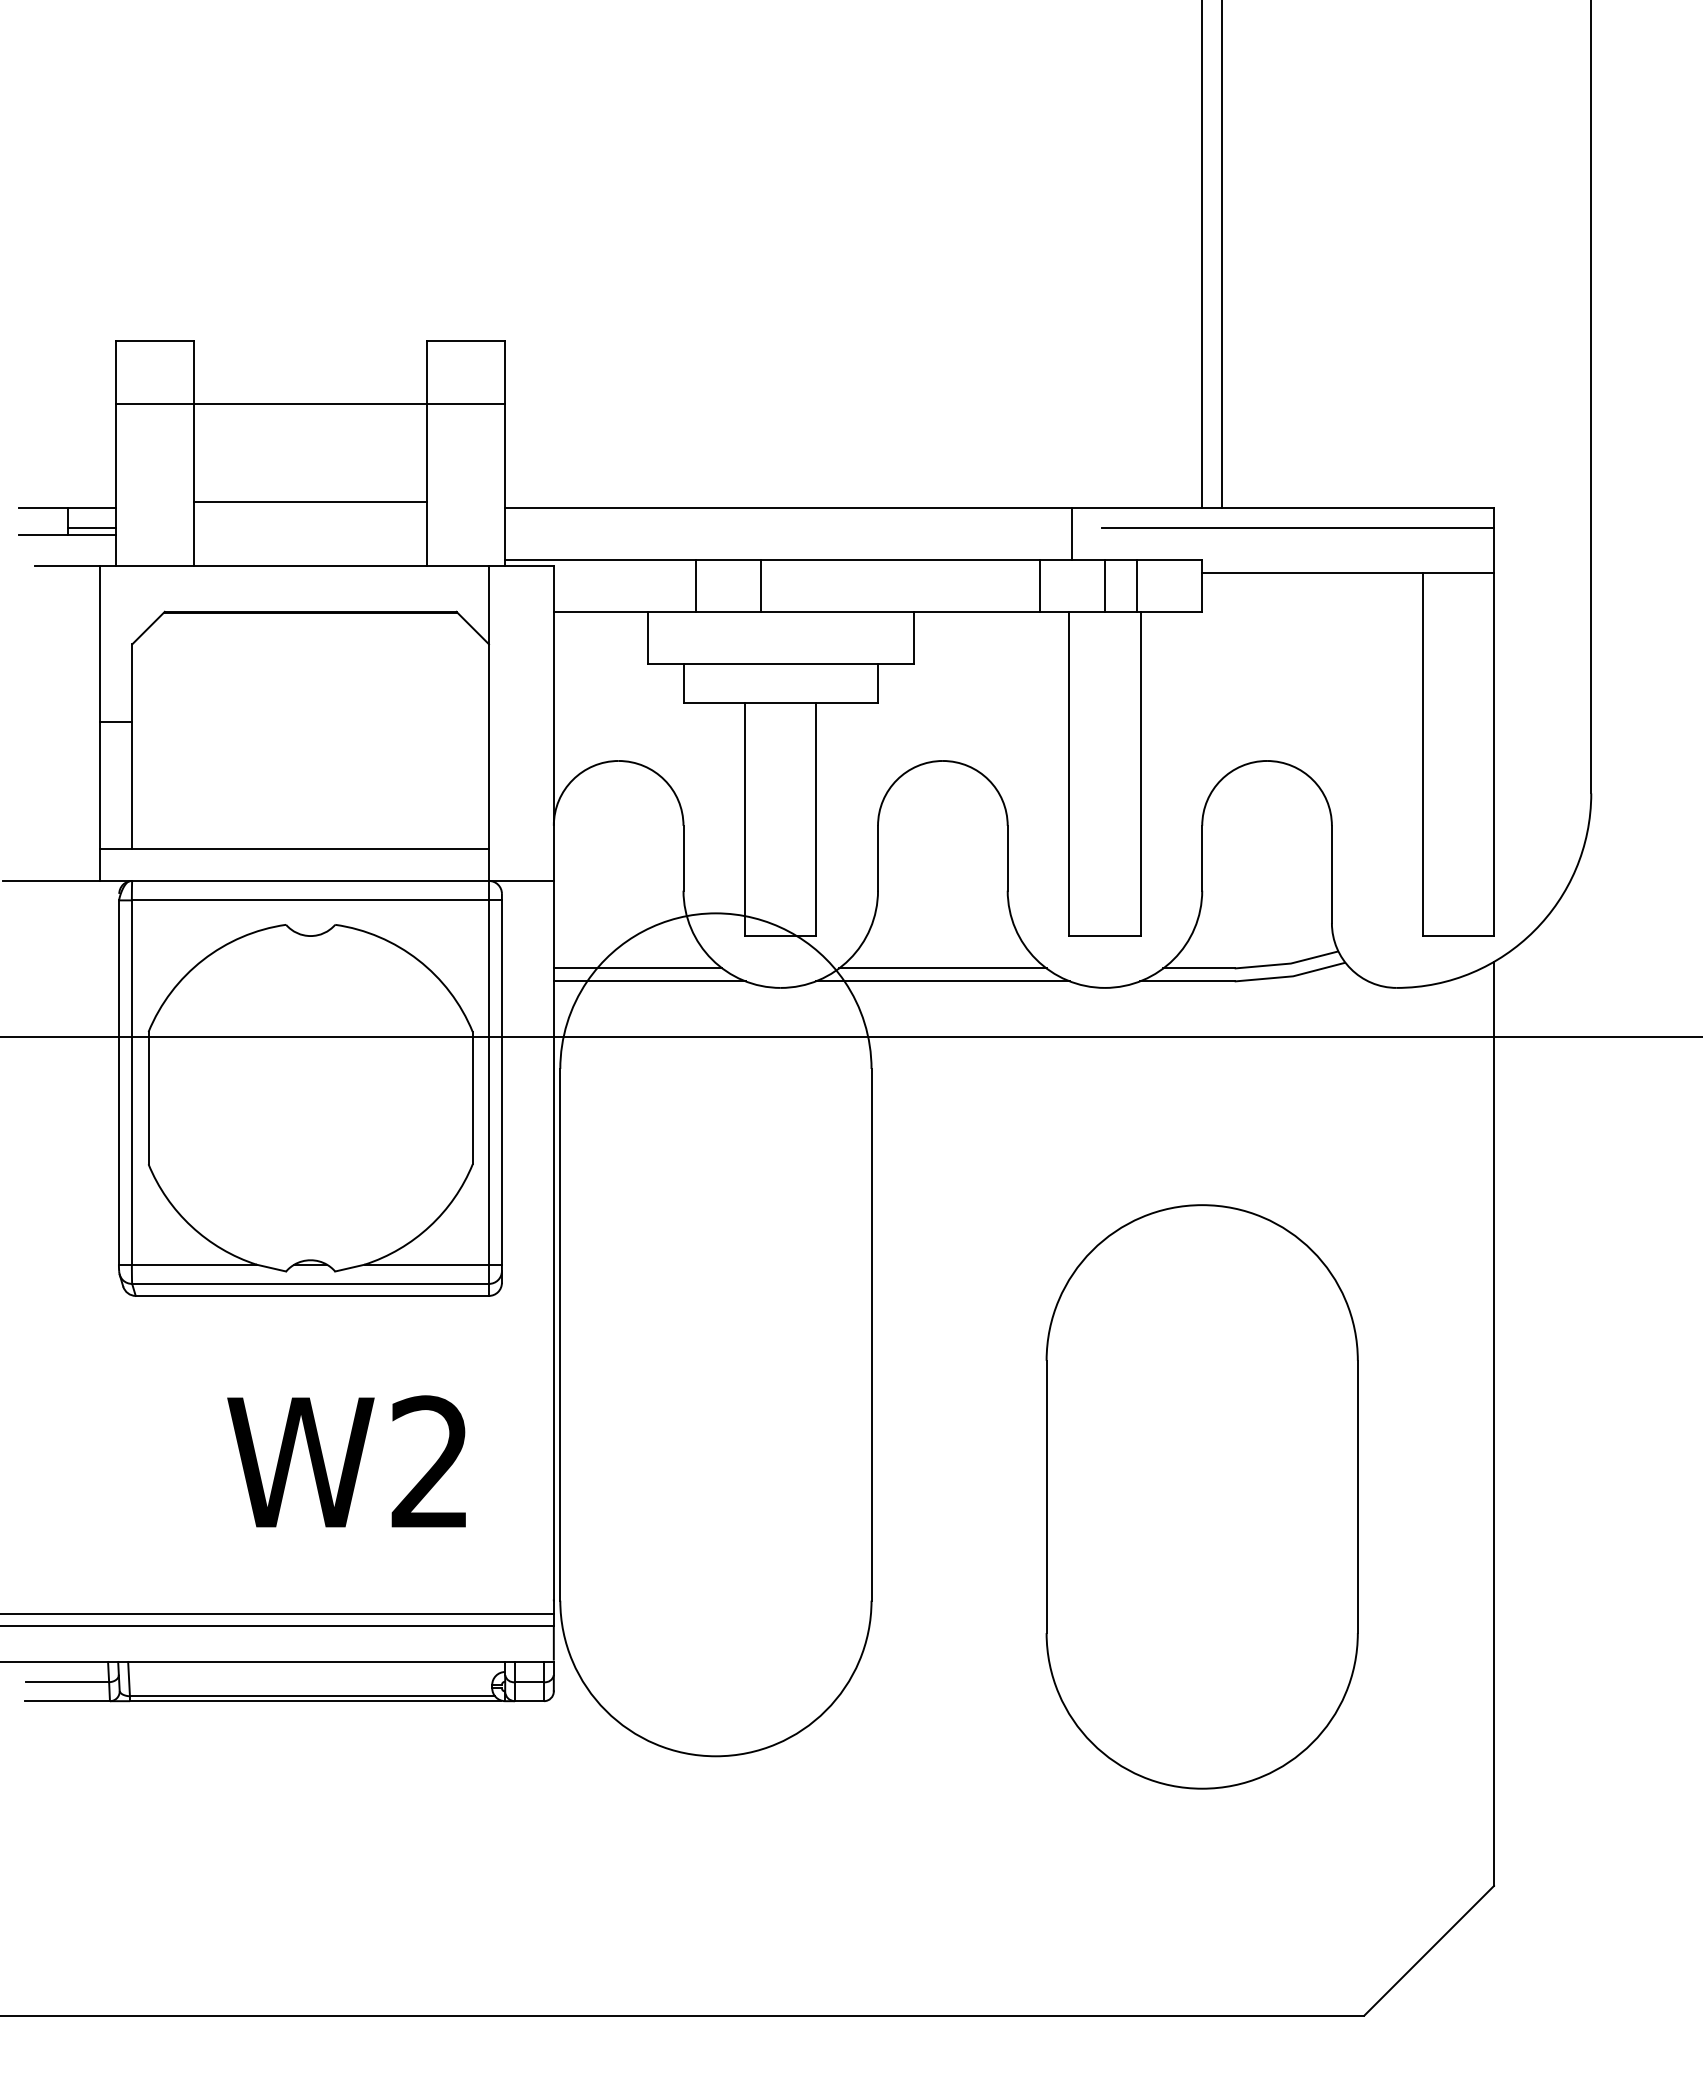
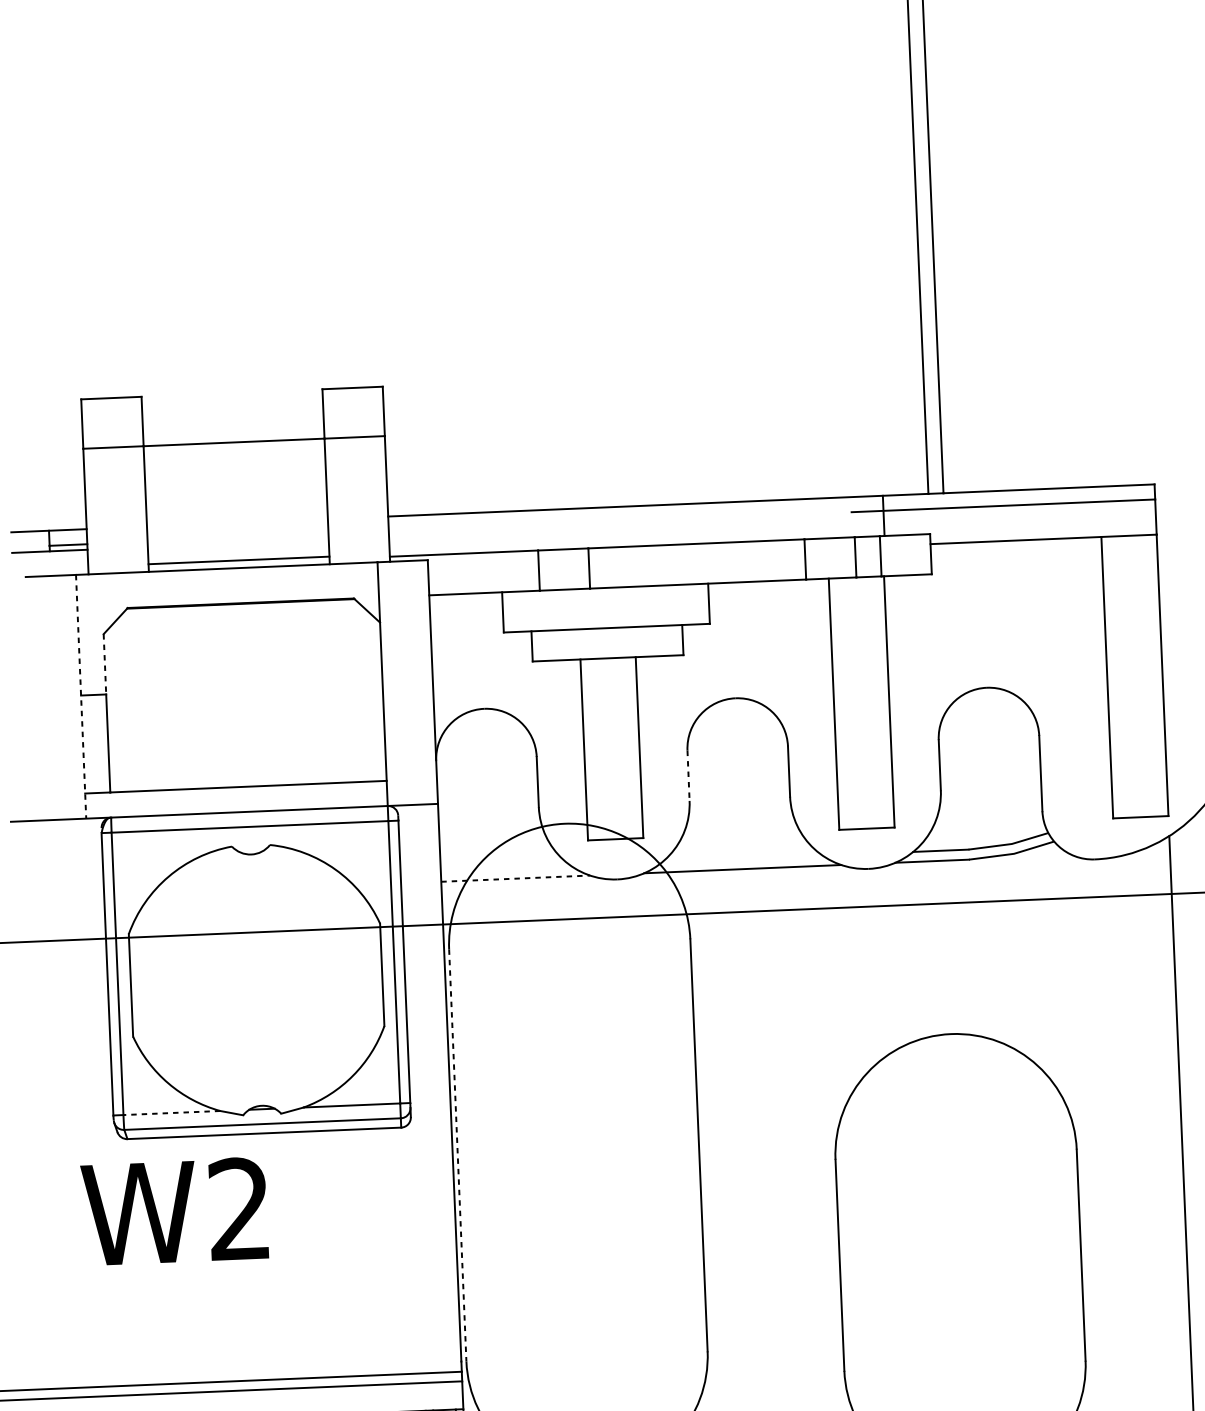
line: (310, 501) -> (238, 560), moved
line: (1072, 533) -> (883, 515), moved
line: (132, 683) -> (105, 664), solid -> dashed
line: (99, 724) -> (80, 697), solid -> dashed
line: (878, 858) -> (688, 775), solid -> dashed
line: (637, 968) -> (505, 869), removed
line: (942, 968) -> (742, 859), removed
line: (650, 981) -> (516, 878), solid -> dashed
line: (193, 1264) -> (171, 1112), solid -> dashed
line: (560, 1334) -> (457, 1155), solid -> dashed
text: (346, 1461) -> (174, 1211), moved

